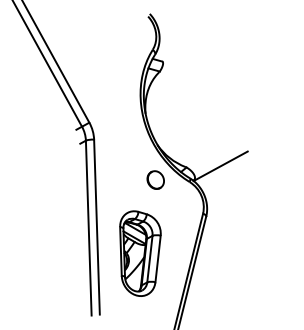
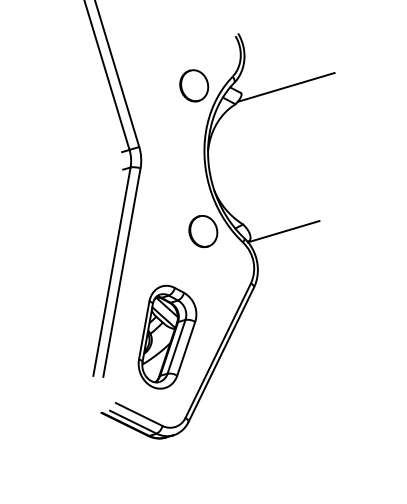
line: (197, 49) -> (285, 87), added
part: (123, 63) -> (194, 85), added
part: (155, 179) -> (203, 231), size x1.43
part: (140, 252) -> (167, 336), moved

